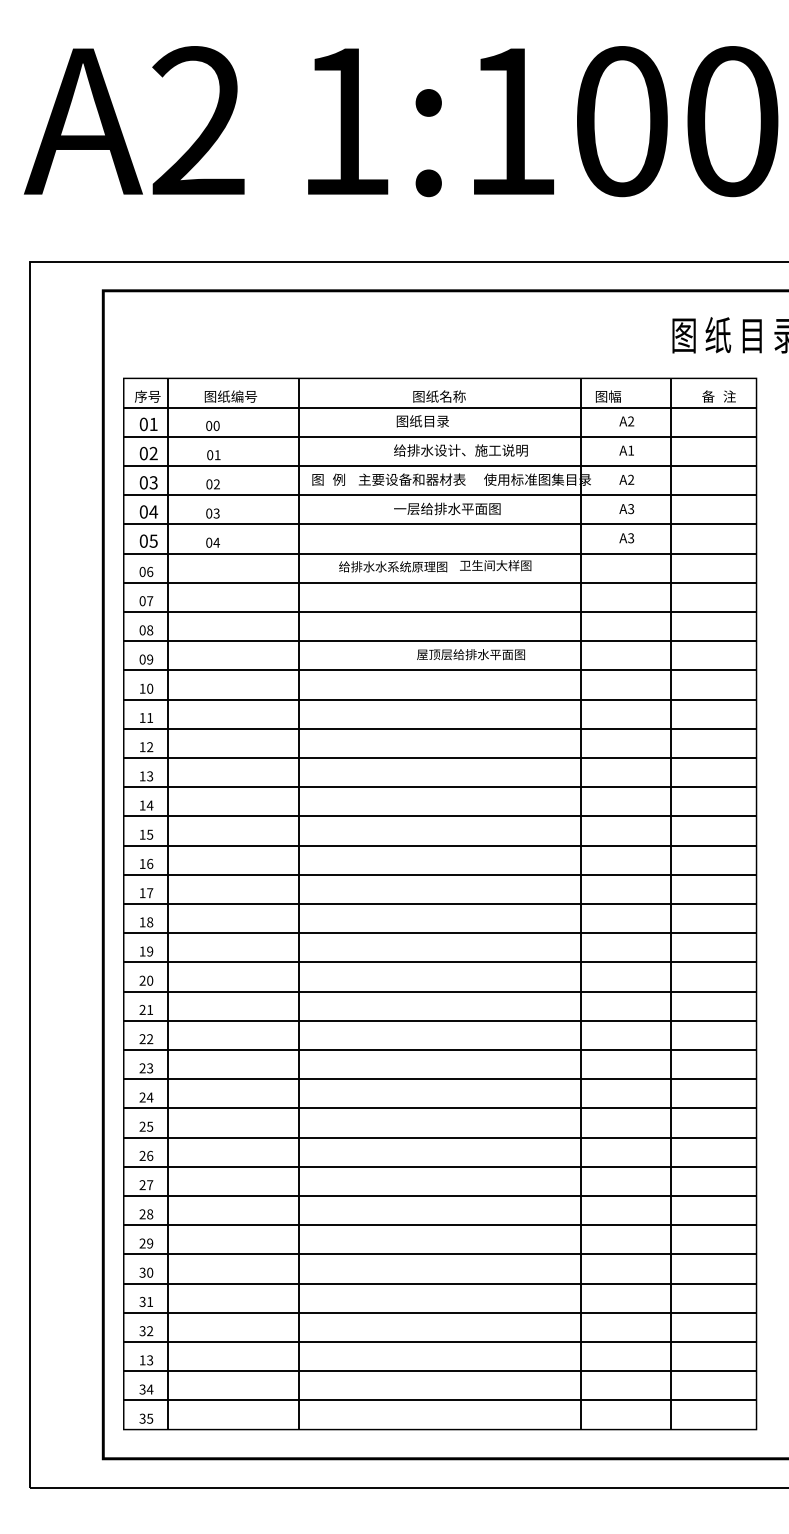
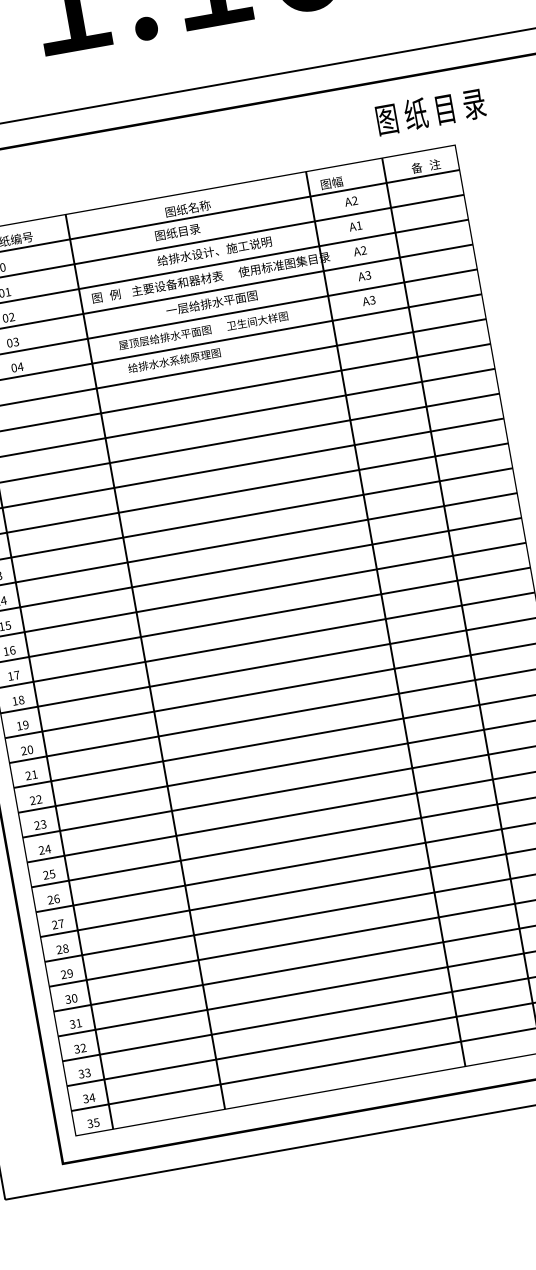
text: (495, 565) -> (257, 321), moved
text: (470, 654) -> (164, 337), moved
text: (142, 1360) -> (81, 1074), 13 -> 33

